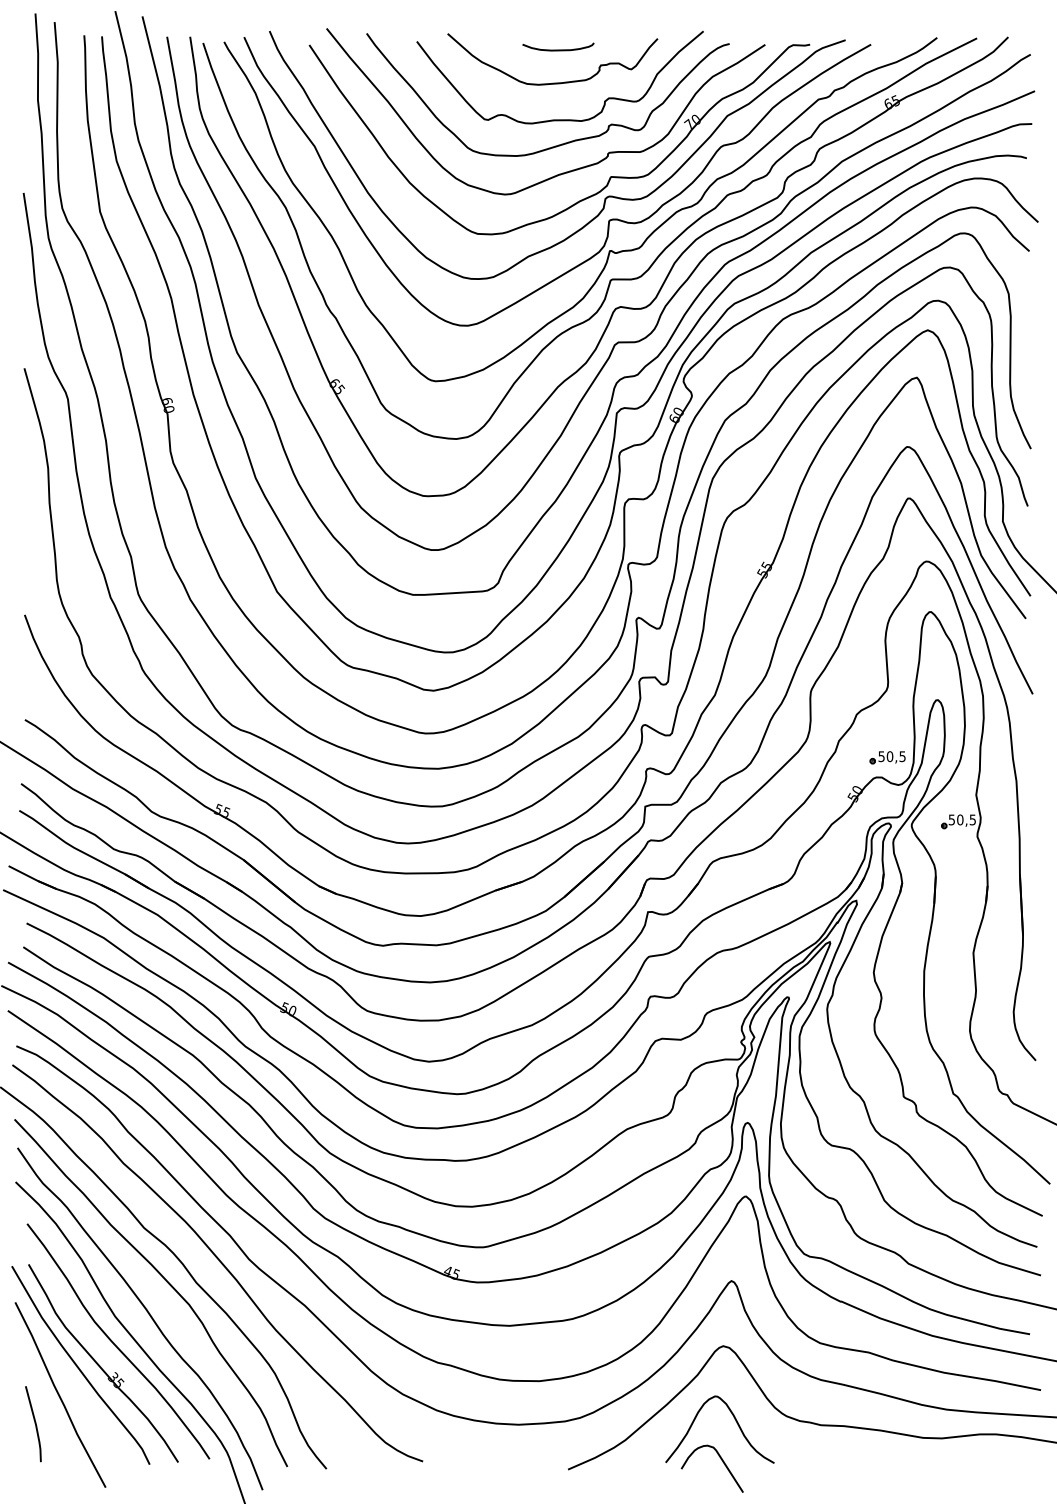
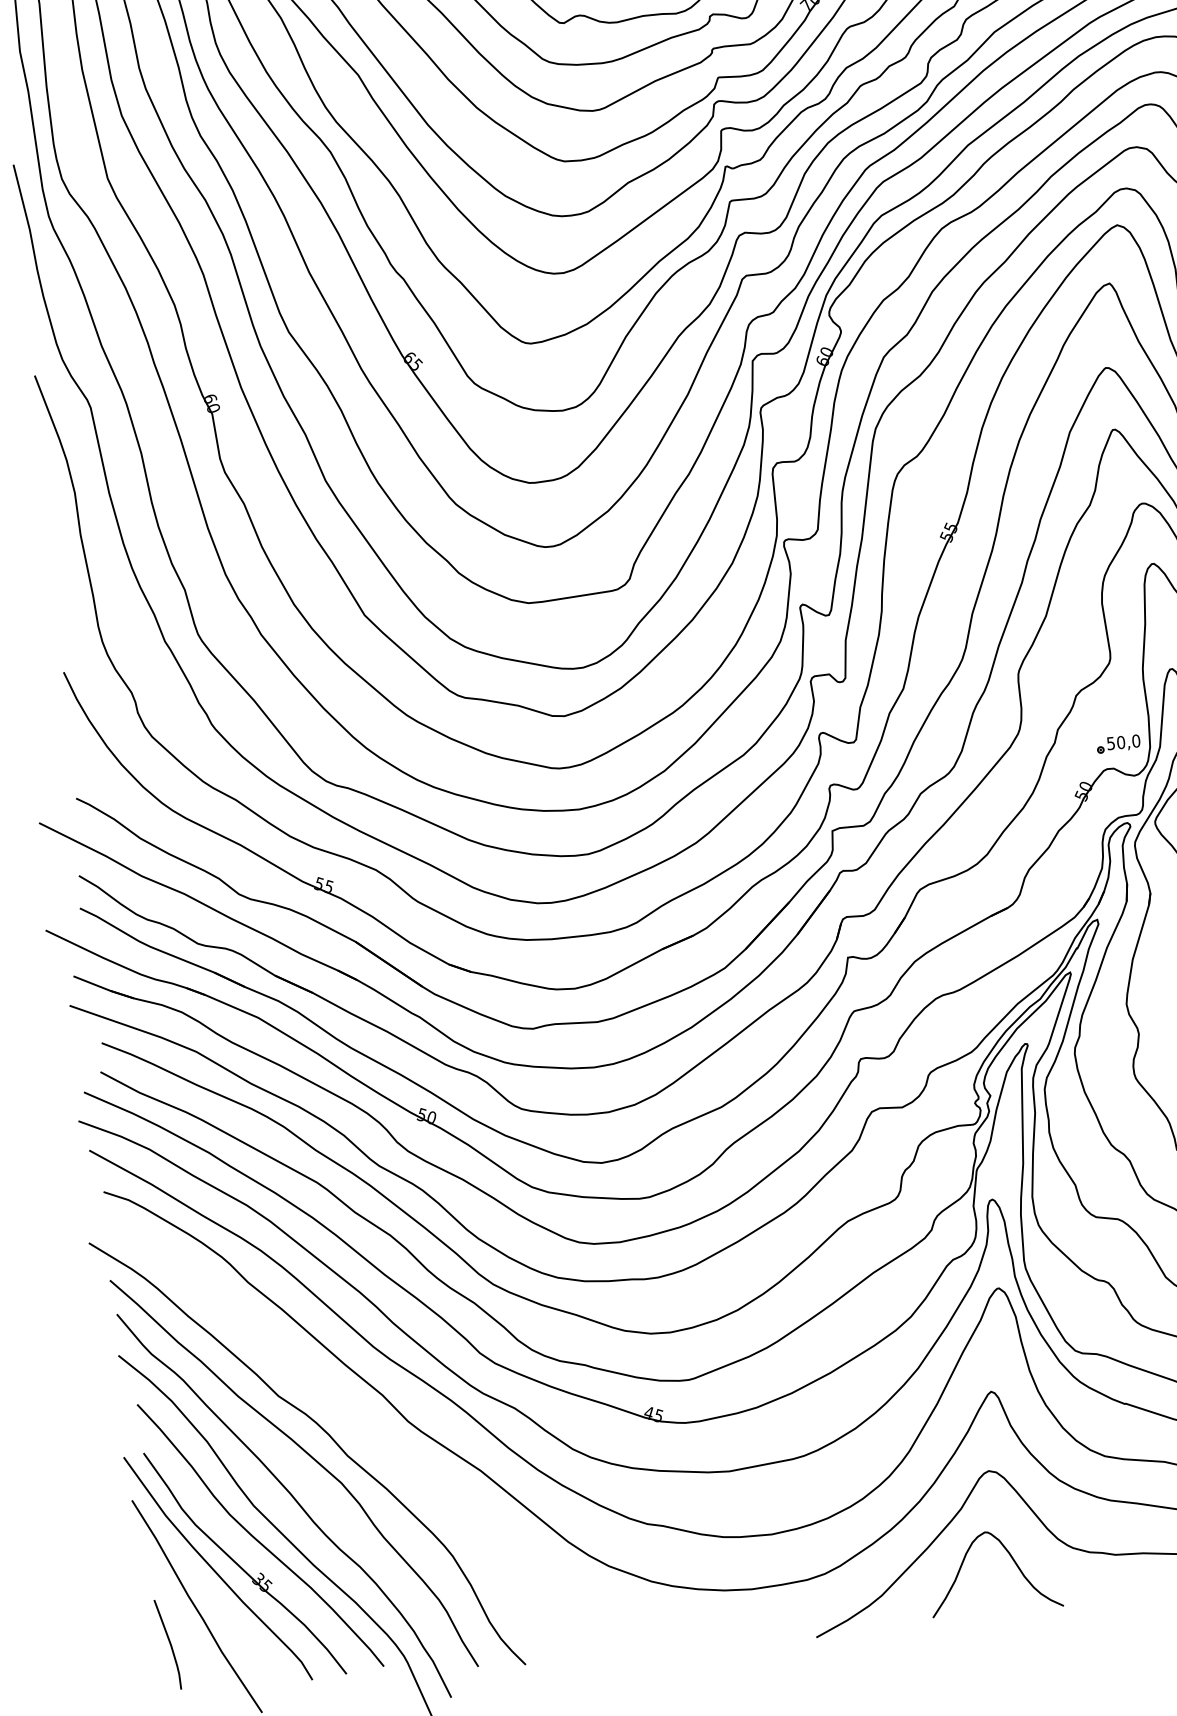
text: (902, 756) -> (1136, 740), 50,5 -> 50,0
curve: (219, 1261) -> (372, 1427), removed
curve: (722, 1462) -> (1001, 1611), removed

